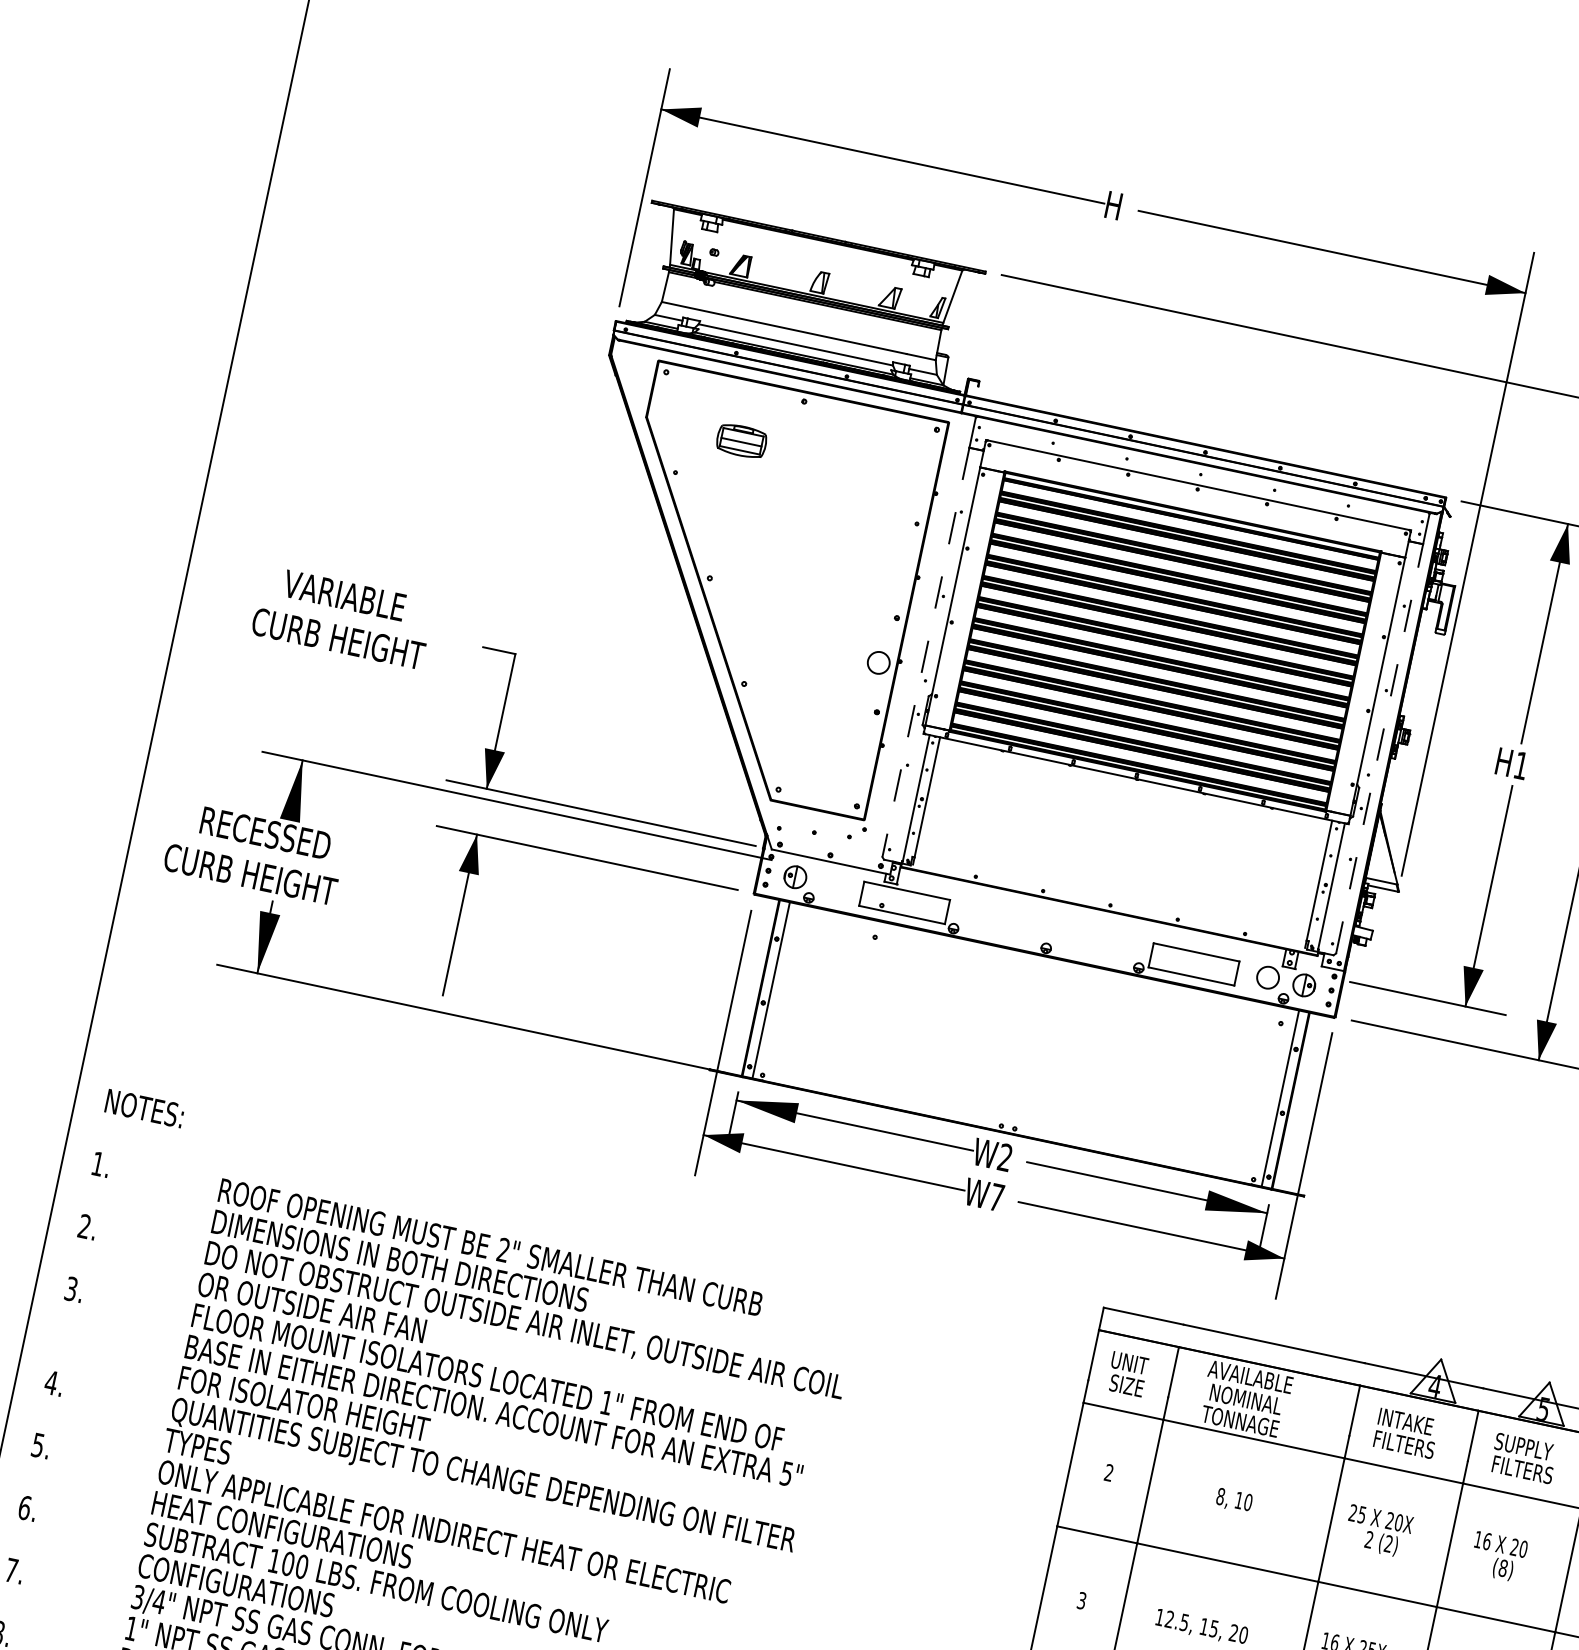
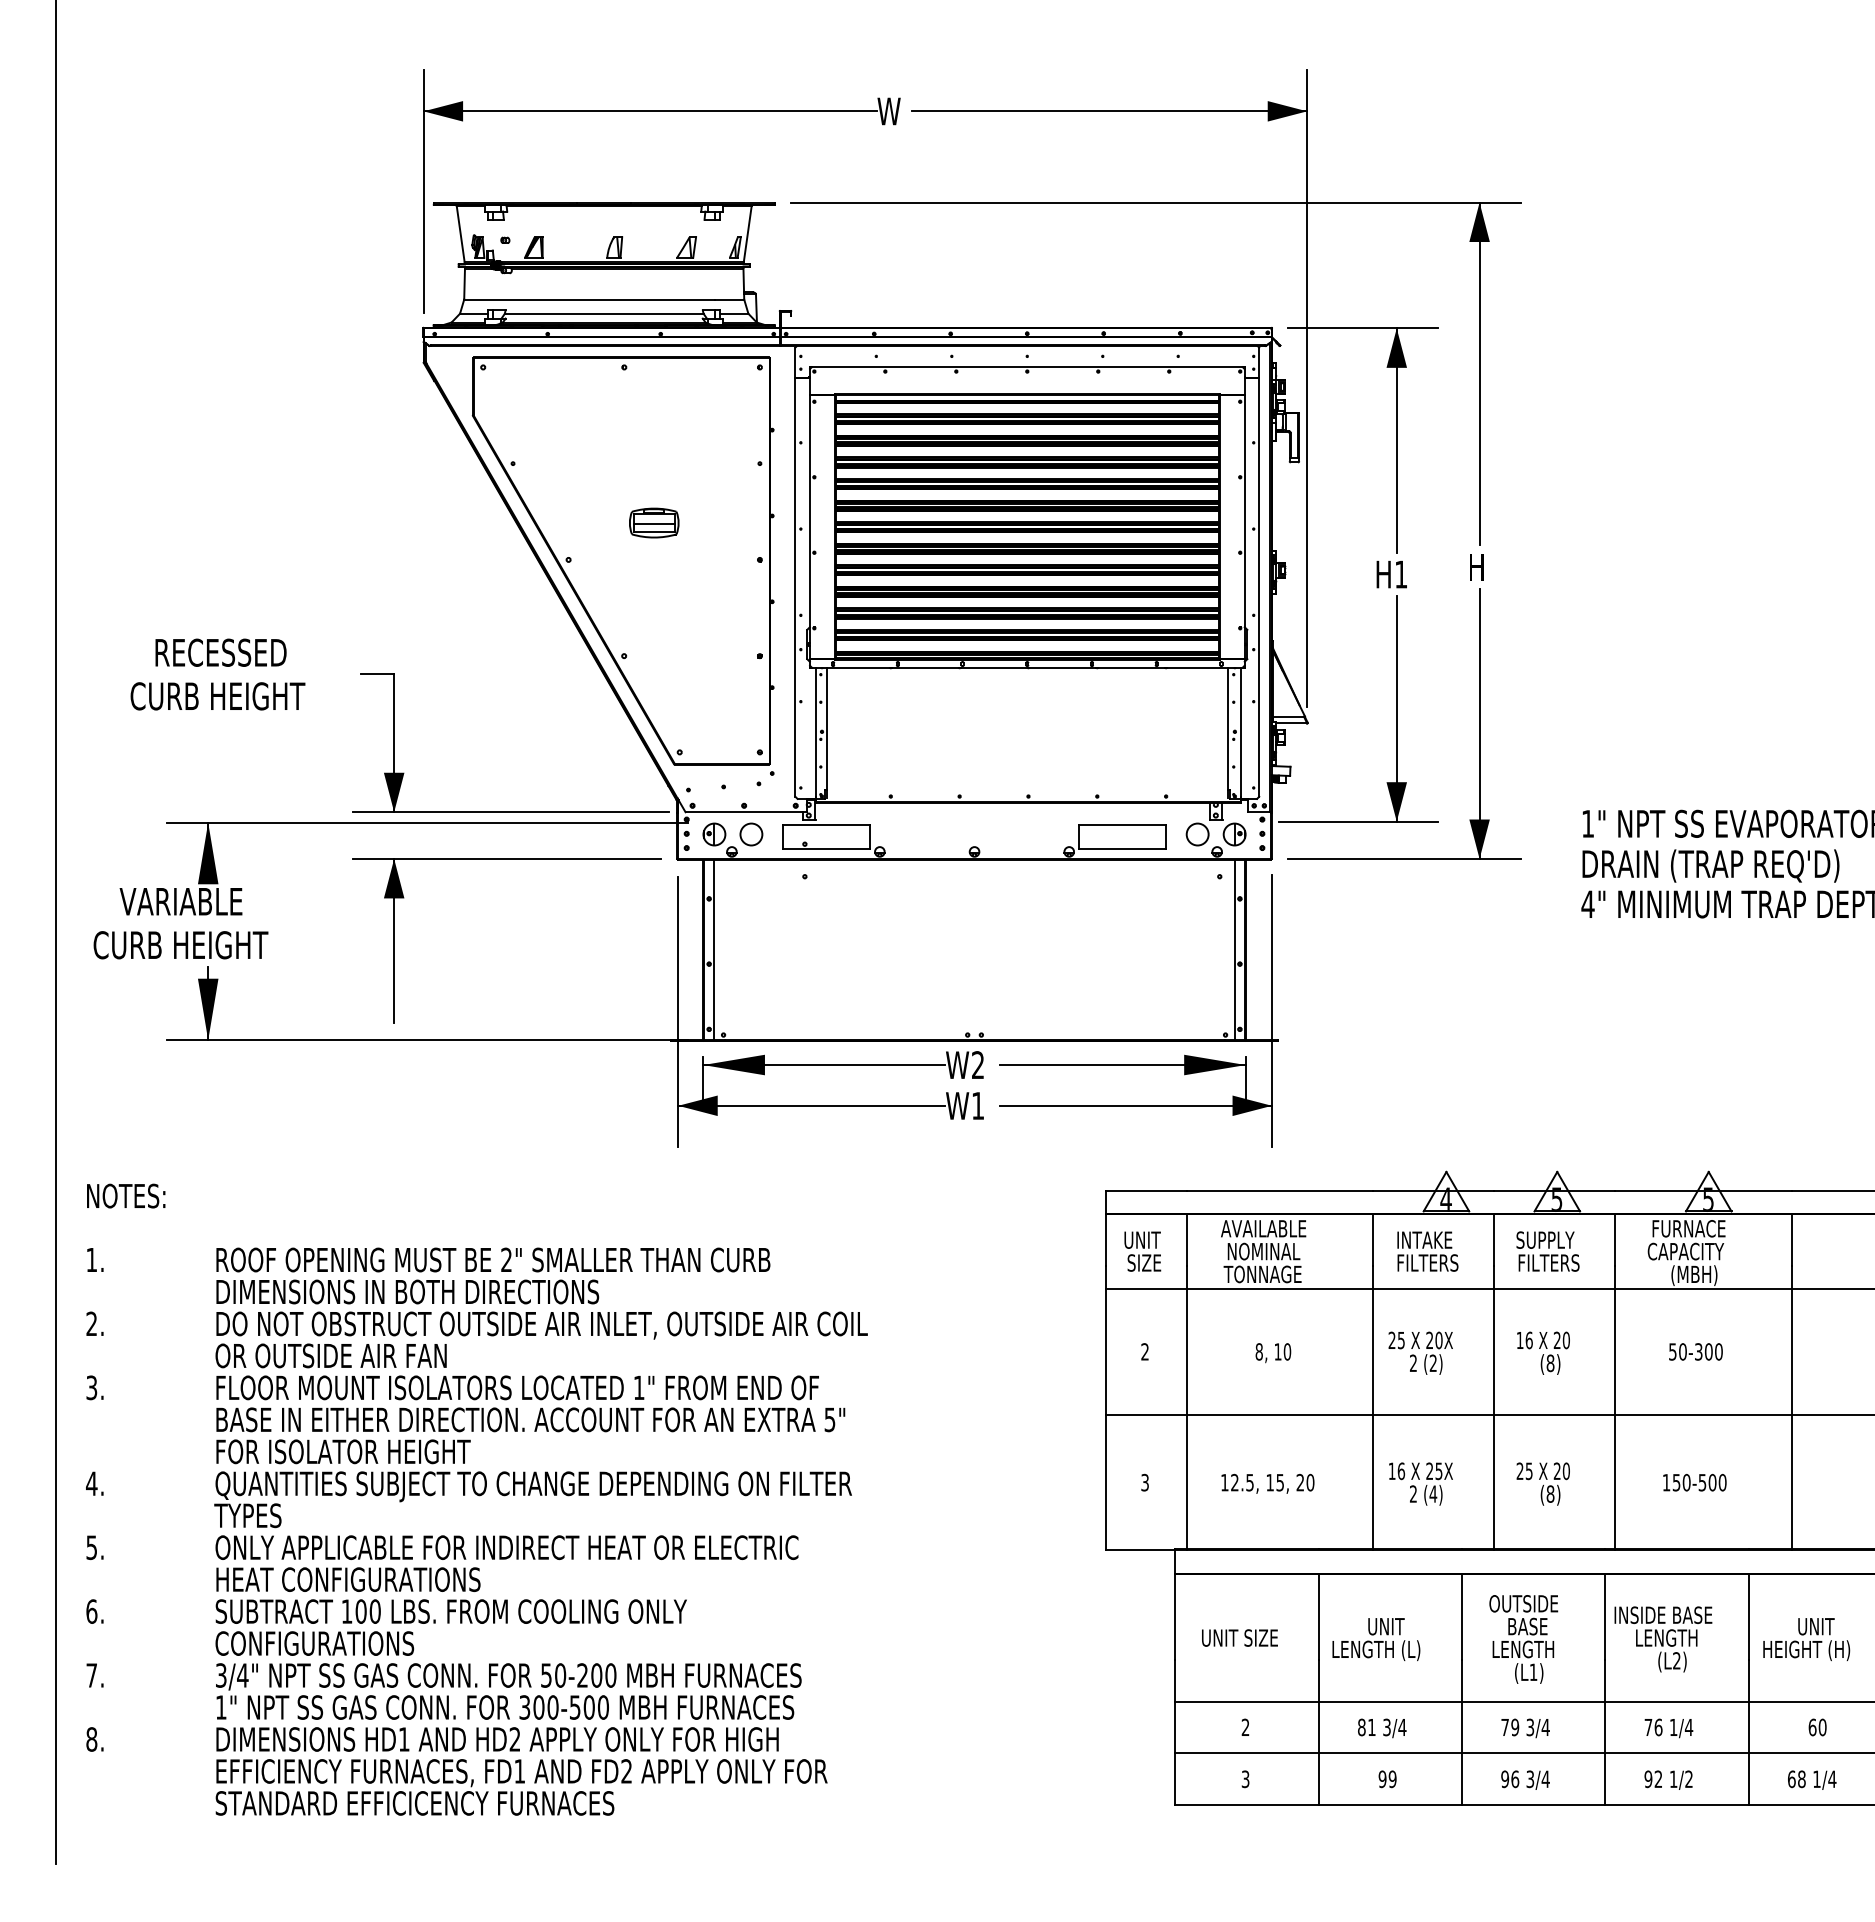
text: (1115, 206) -> (888, 111), H -> W
part: (742, 440) -> (654, 522), moved
text: (349, 596) -> (219, 652), VARIABLE -> RECESSED
line: (925, 653) -> (795, 588), dashed -> solid
circle: (878, 662) -> (751, 834), moved
line: (1379, 748) -> (1259, 587), dashed -> solid
text: (264, 832) -> (185, 901), RECESSED -> VARIABLE
text: (996, 1196) -> (977, 1105), W7 -> W1

